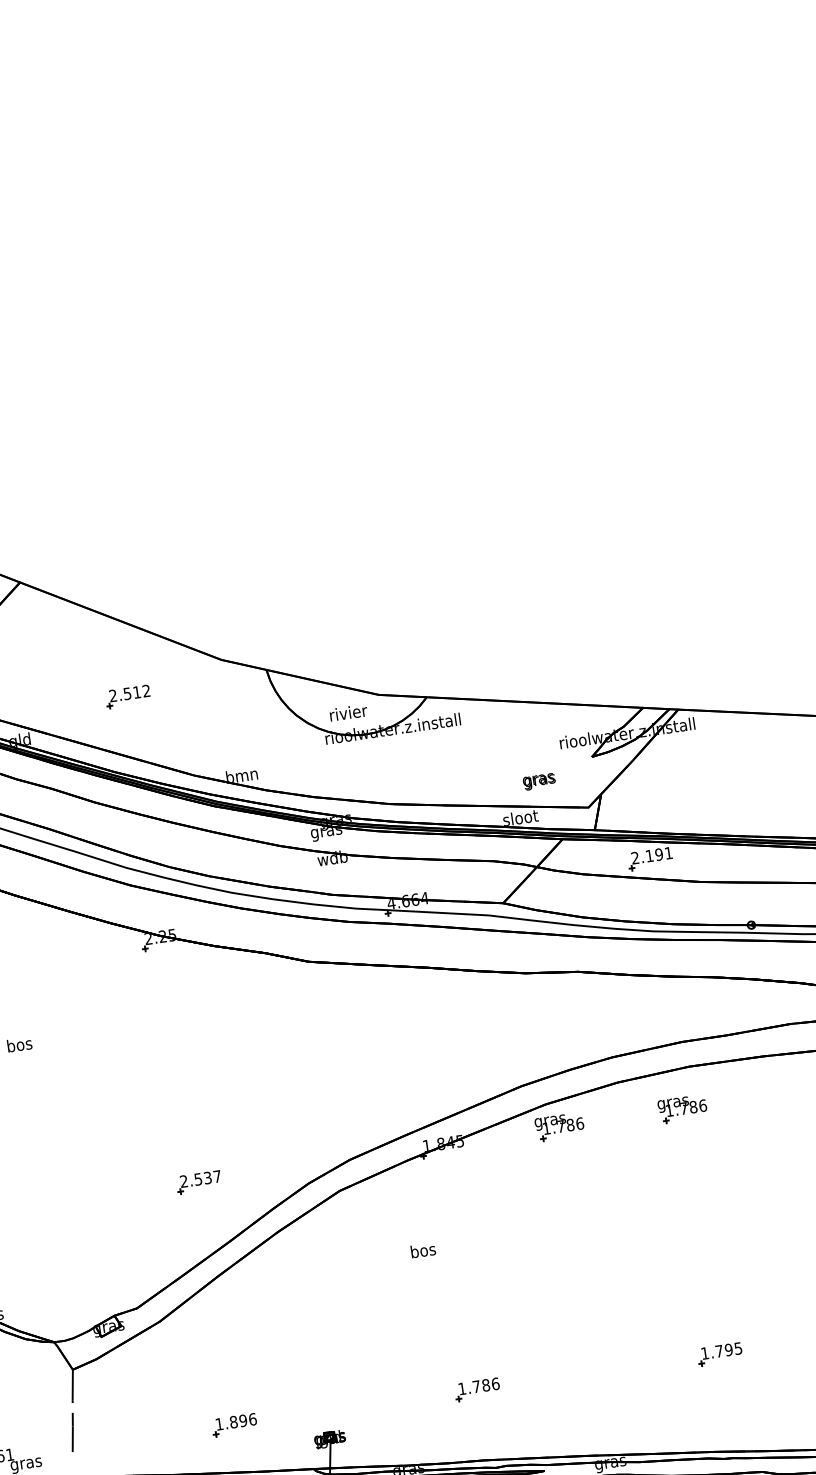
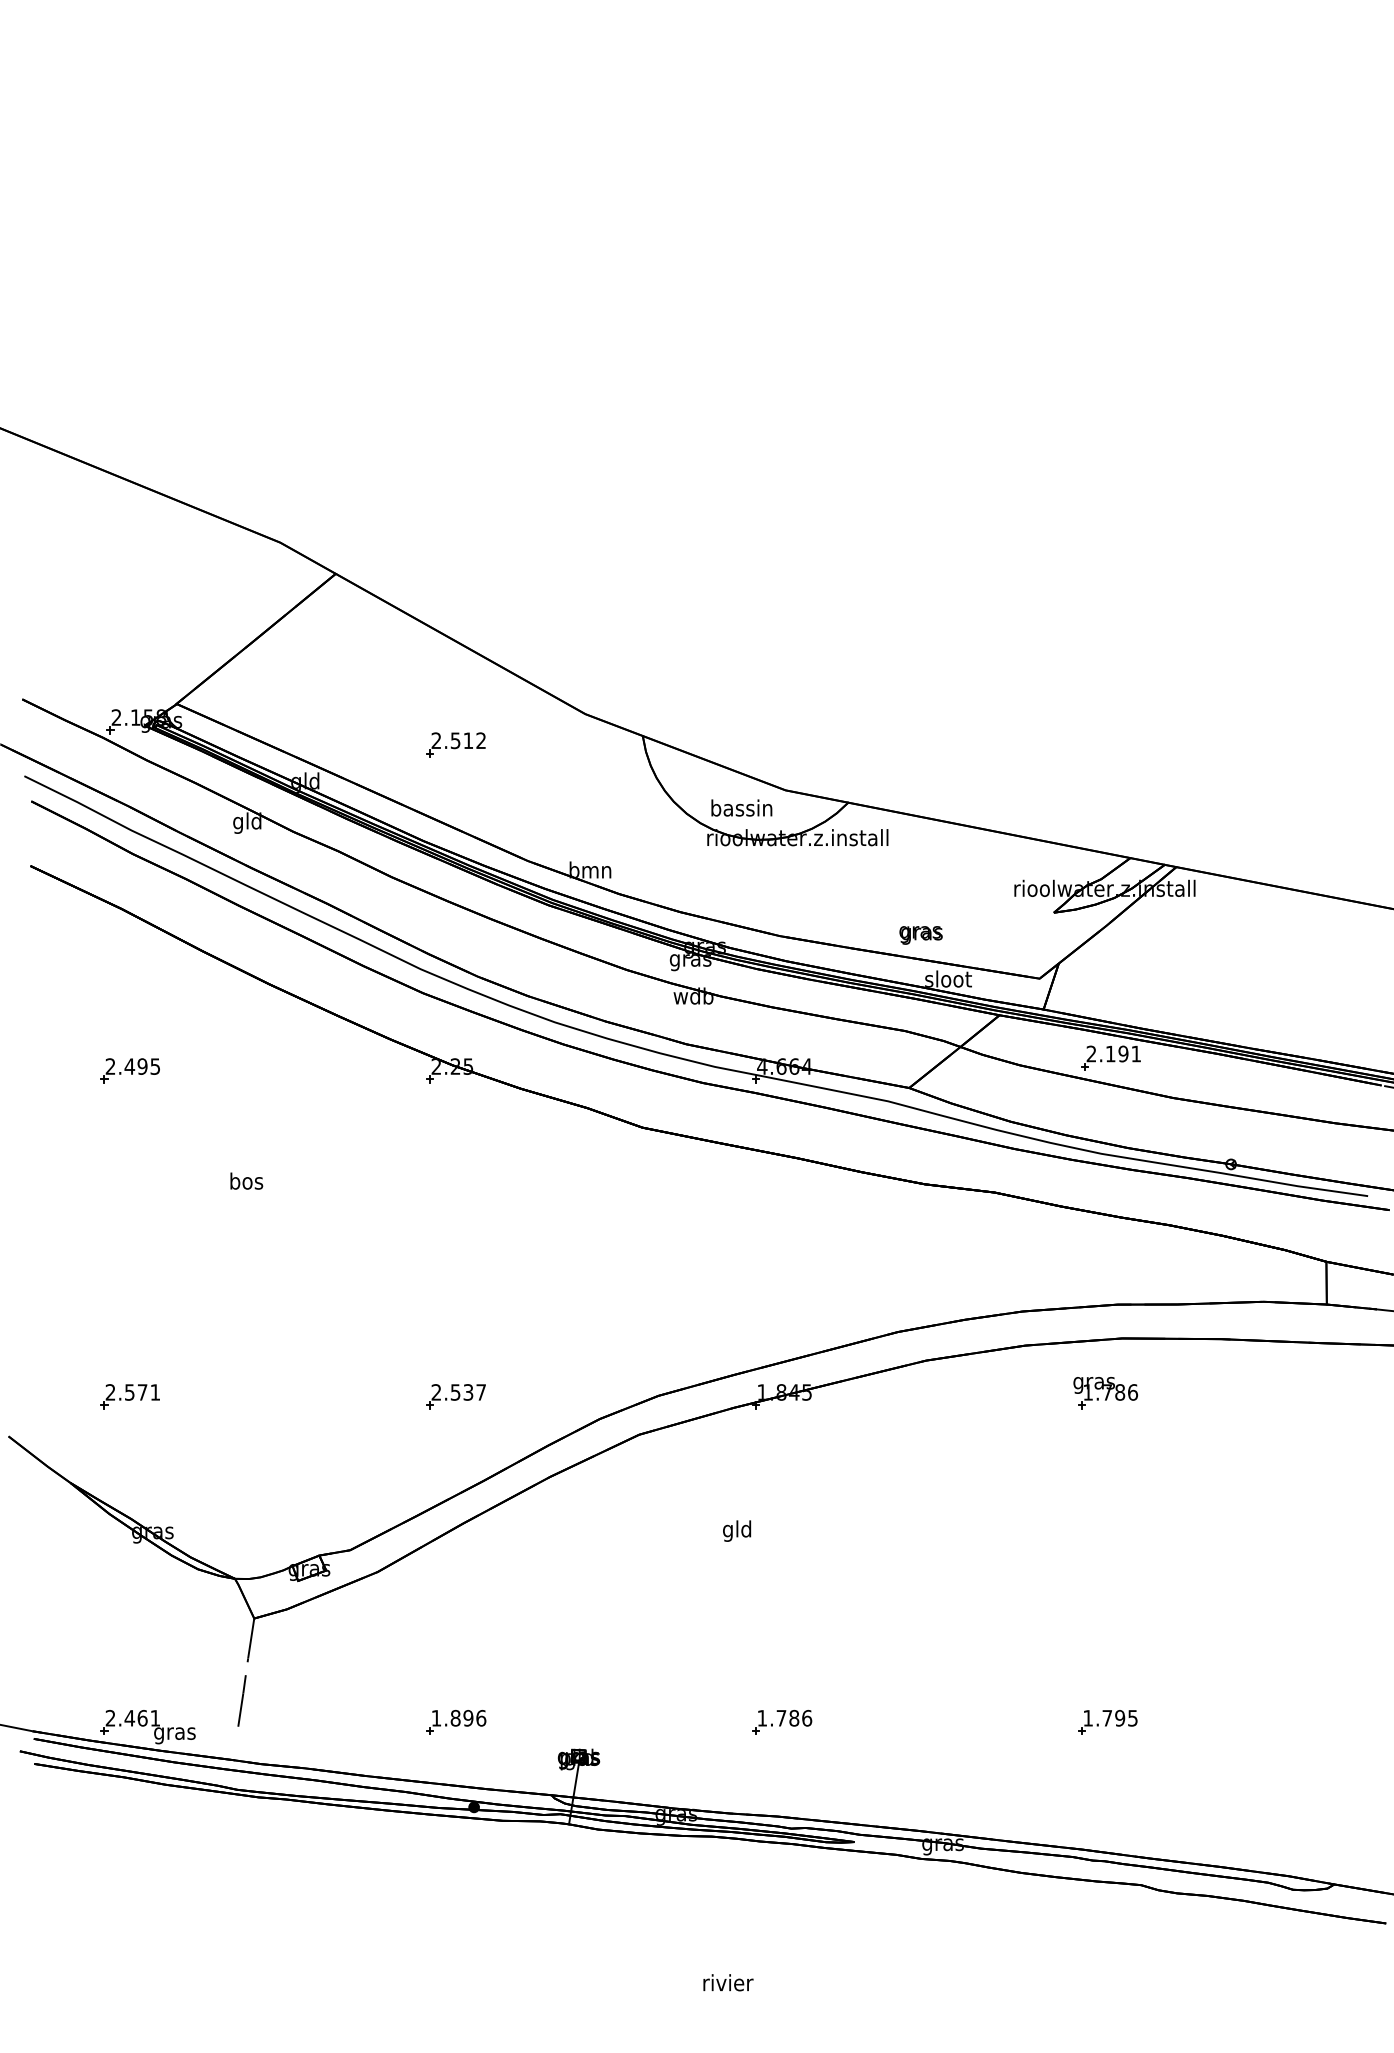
text: (347, 712) -> (741, 807), rivier -> bassin
text: (539, 781) -> (920, 935), moved
part: (559, 1127) -> (940, 1393), removed
text: (423, 1251) -> (737, 1530), bos -> gld

